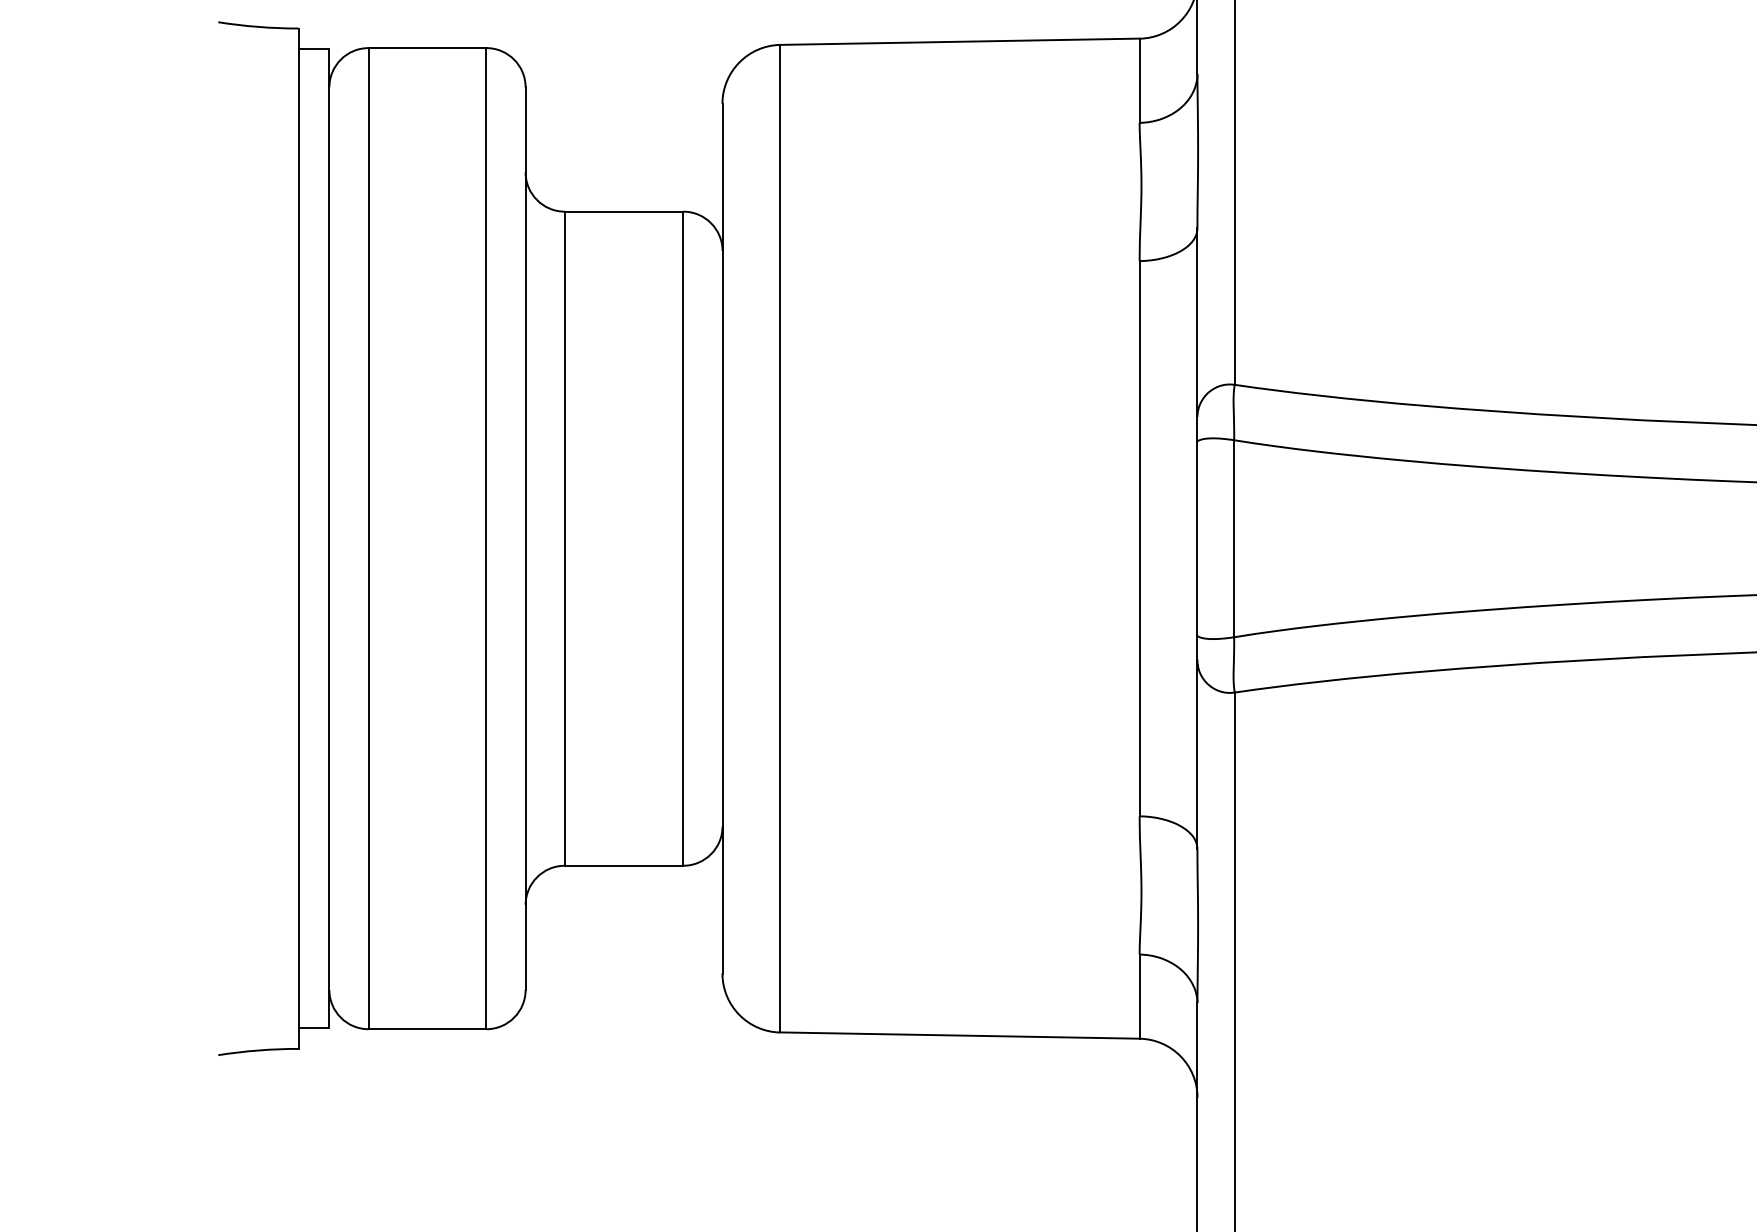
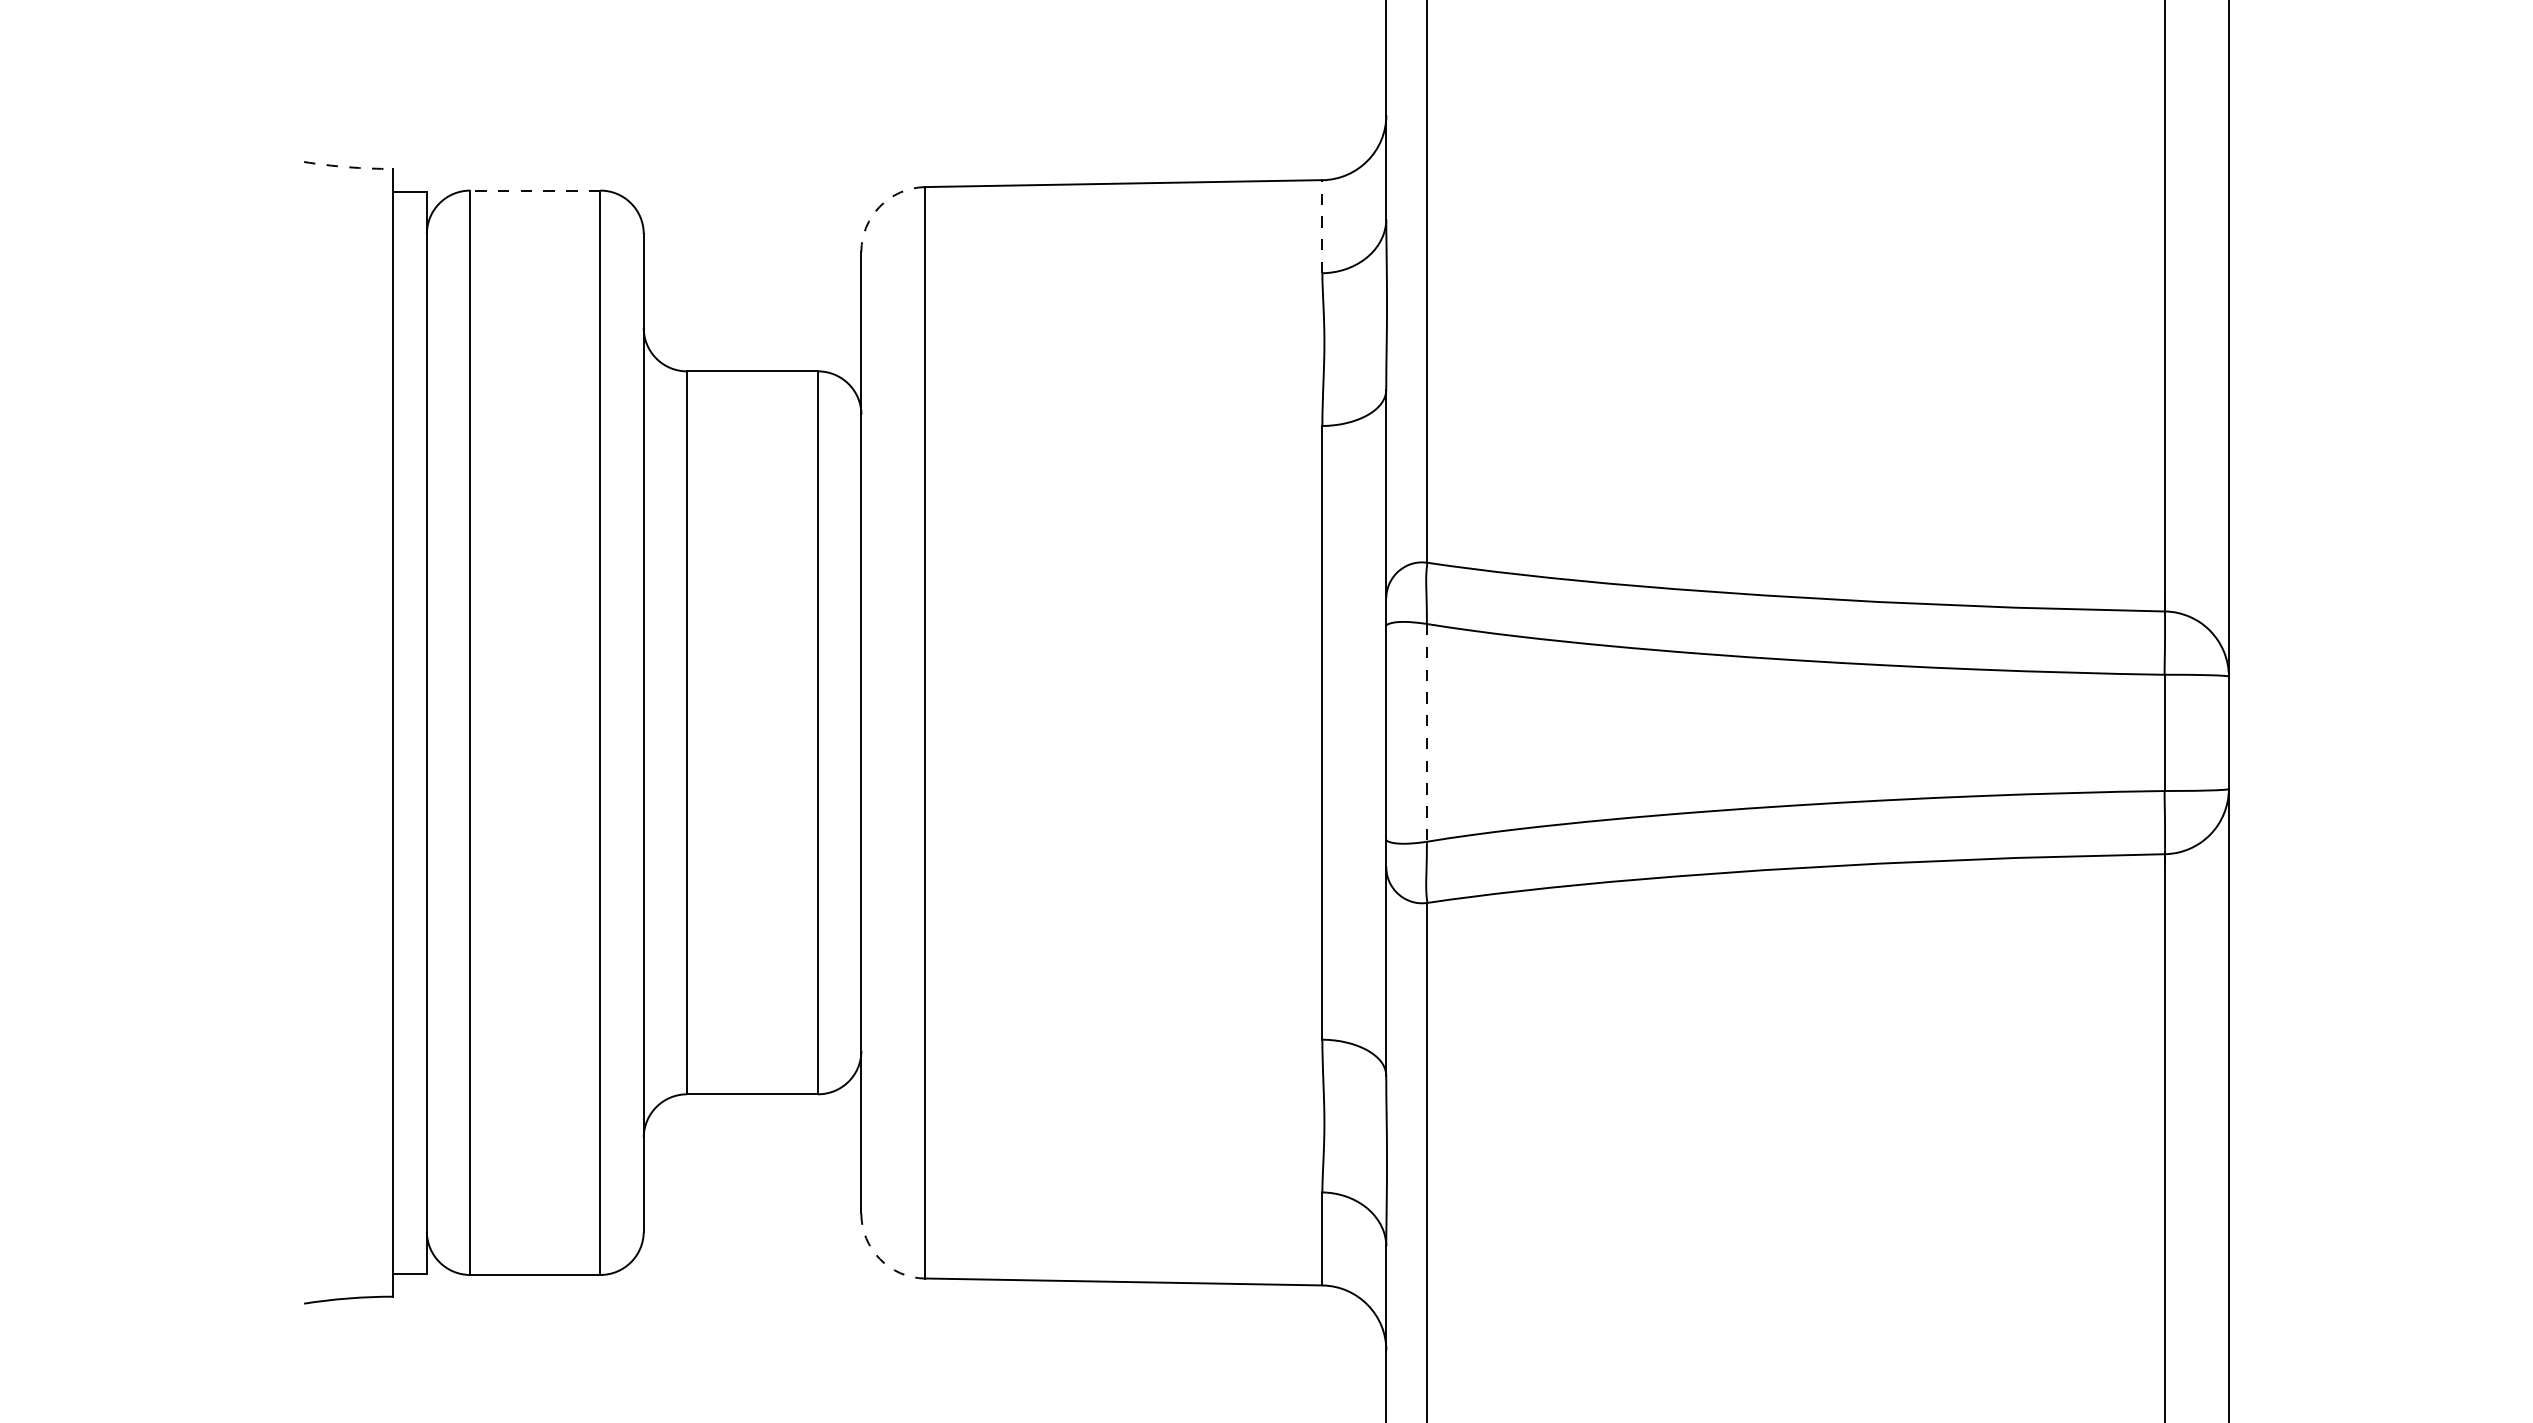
arc: (258, 27) -> (348, 167), solid -> dashed
line: (426, 48) -> (534, 190), solid -> dashed
arc: (738, 62) -> (879, 206), solid -> dashed
line: (1139, 80) -> (1322, 226), solid -> dashed
line: (1233, 538) -> (1426, 732), solid -> dashed
arc: (738, 1015) -> (879, 1259), solid -> dashed

